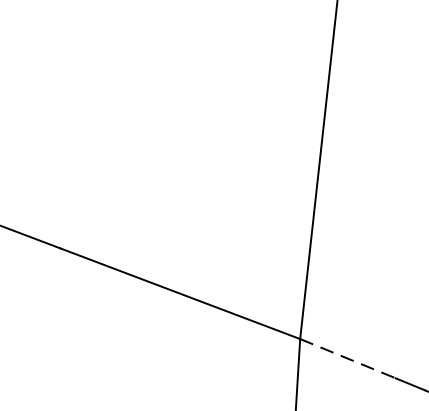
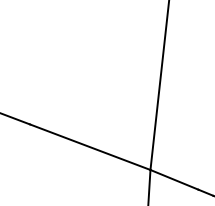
line: (348, 358) -> (174, 179), dashed -> solid

